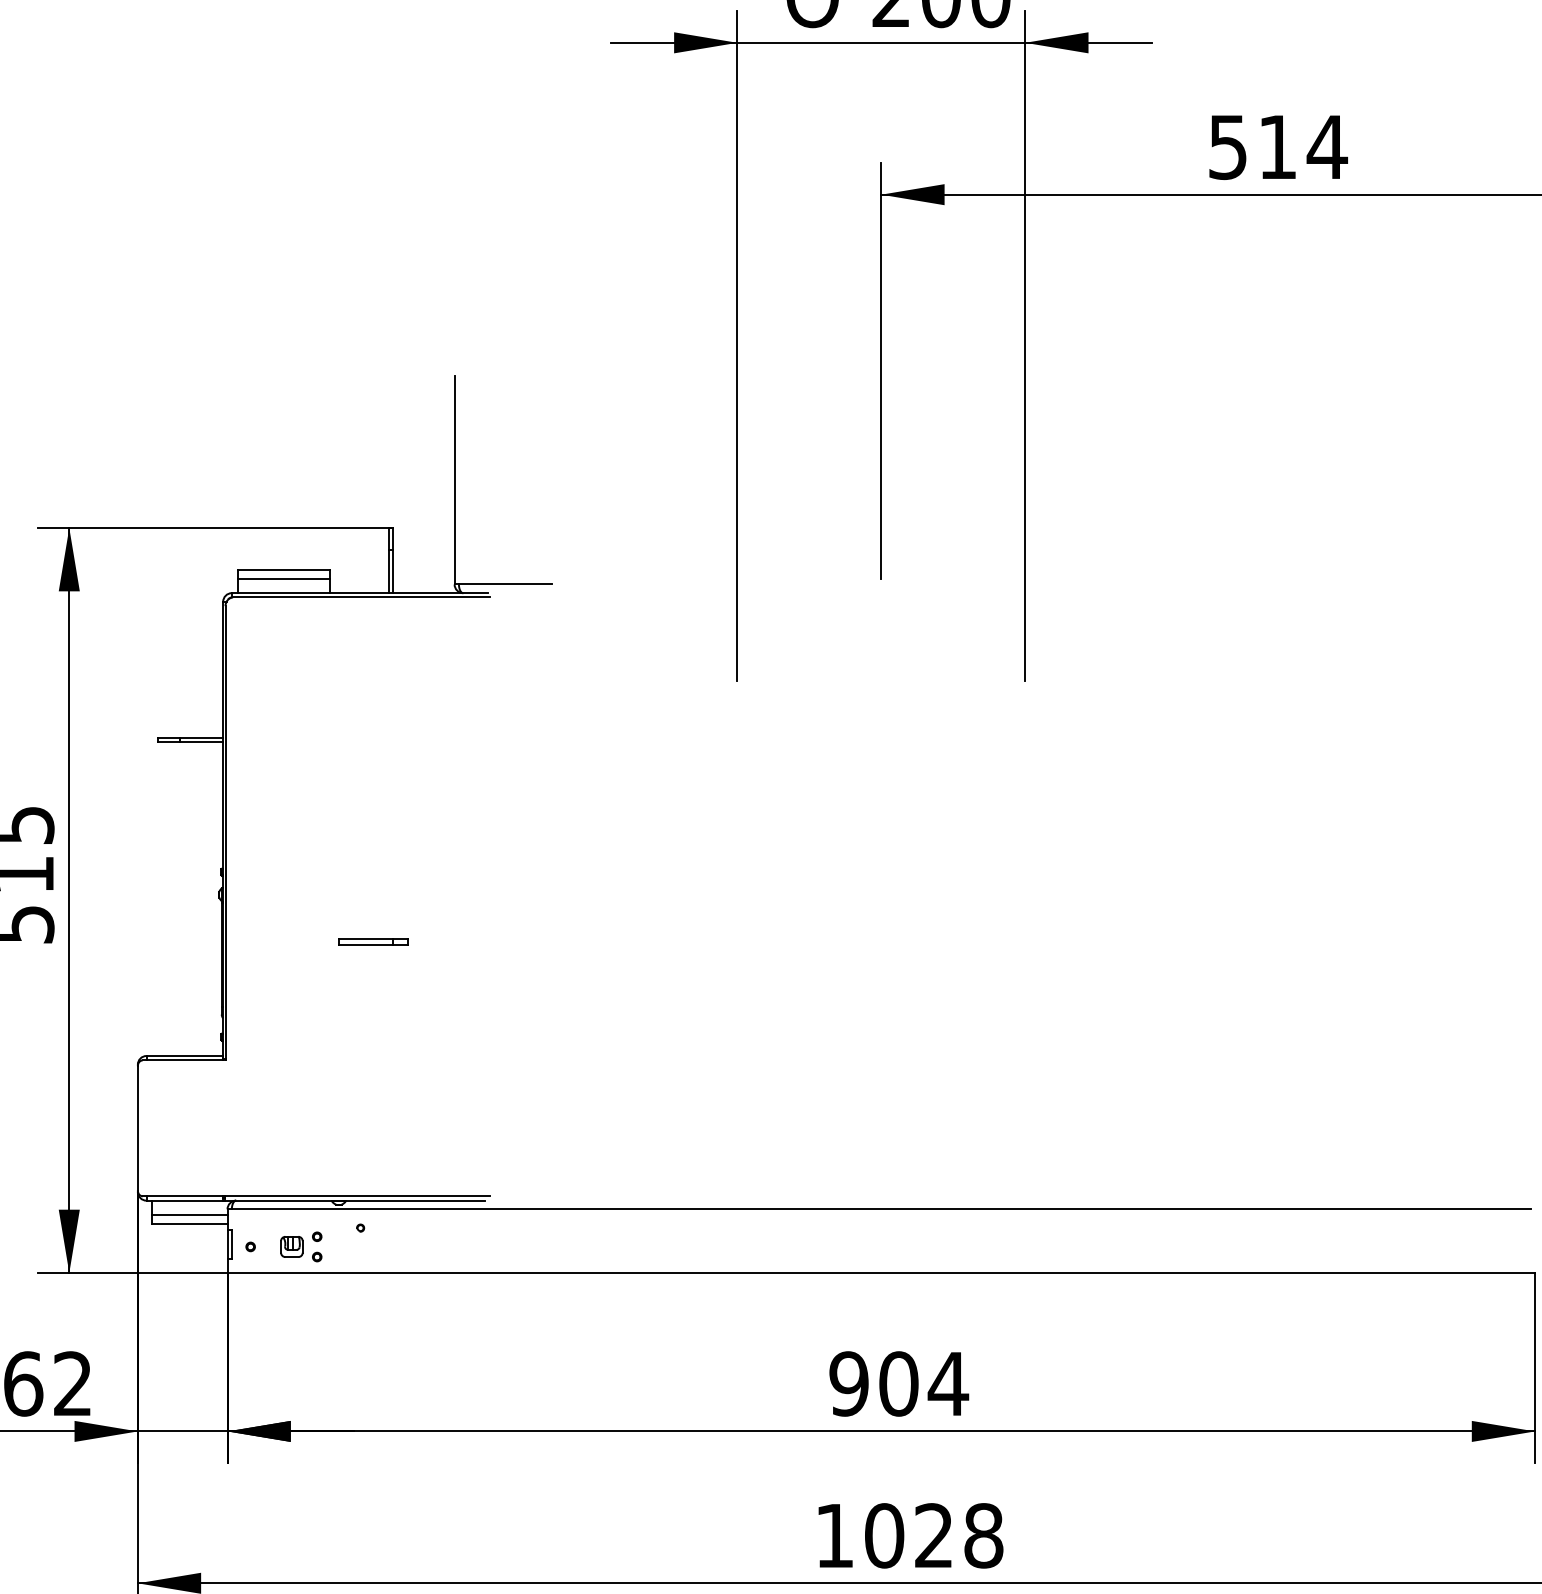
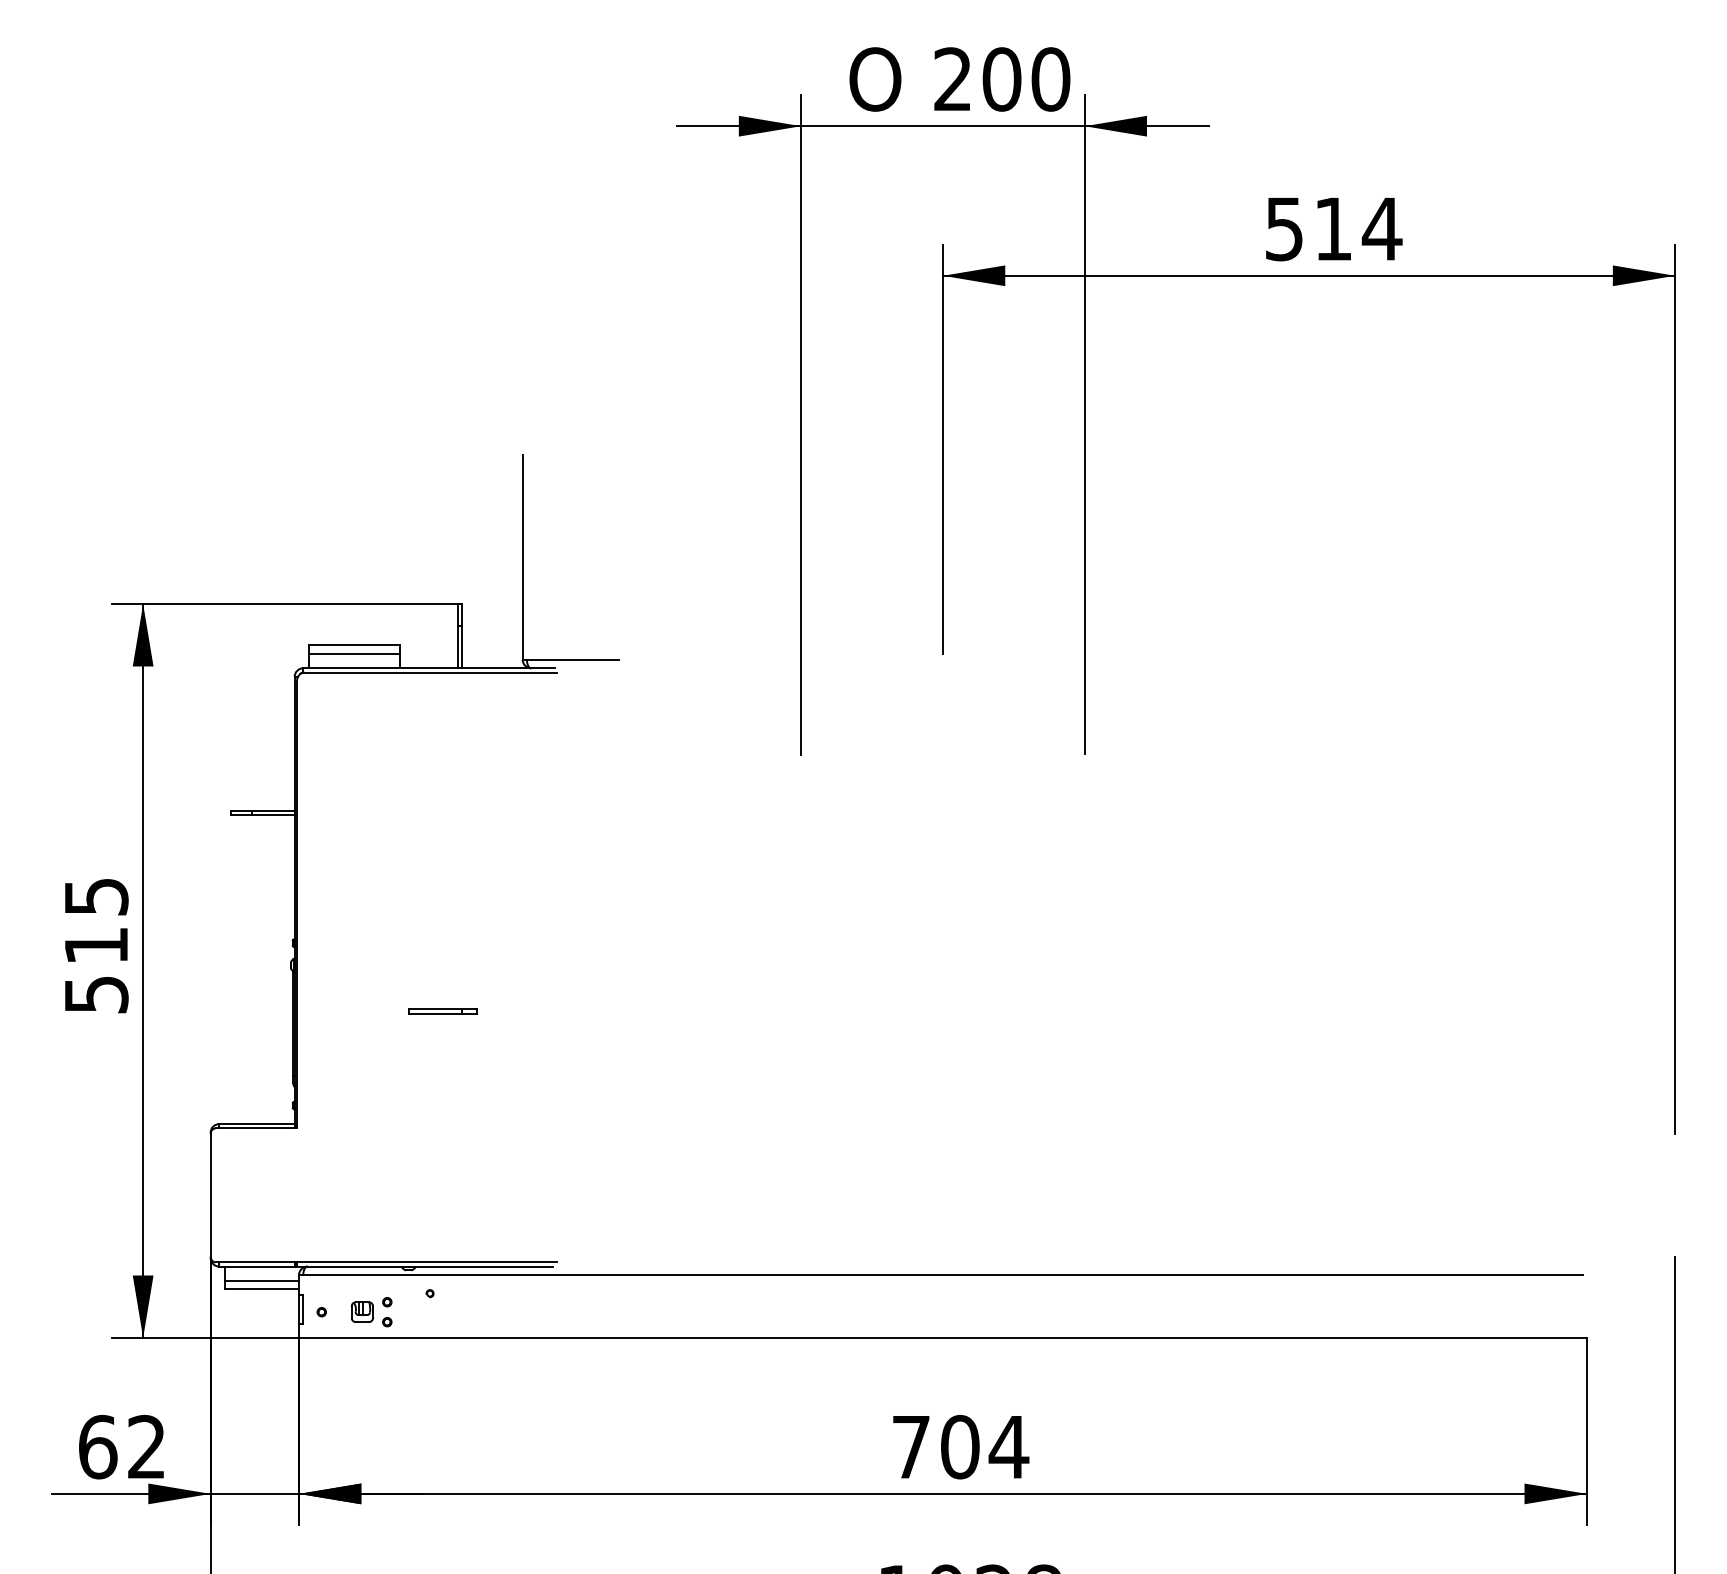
text: (848, 1383) -> (910, 1446), 904 -> 704

